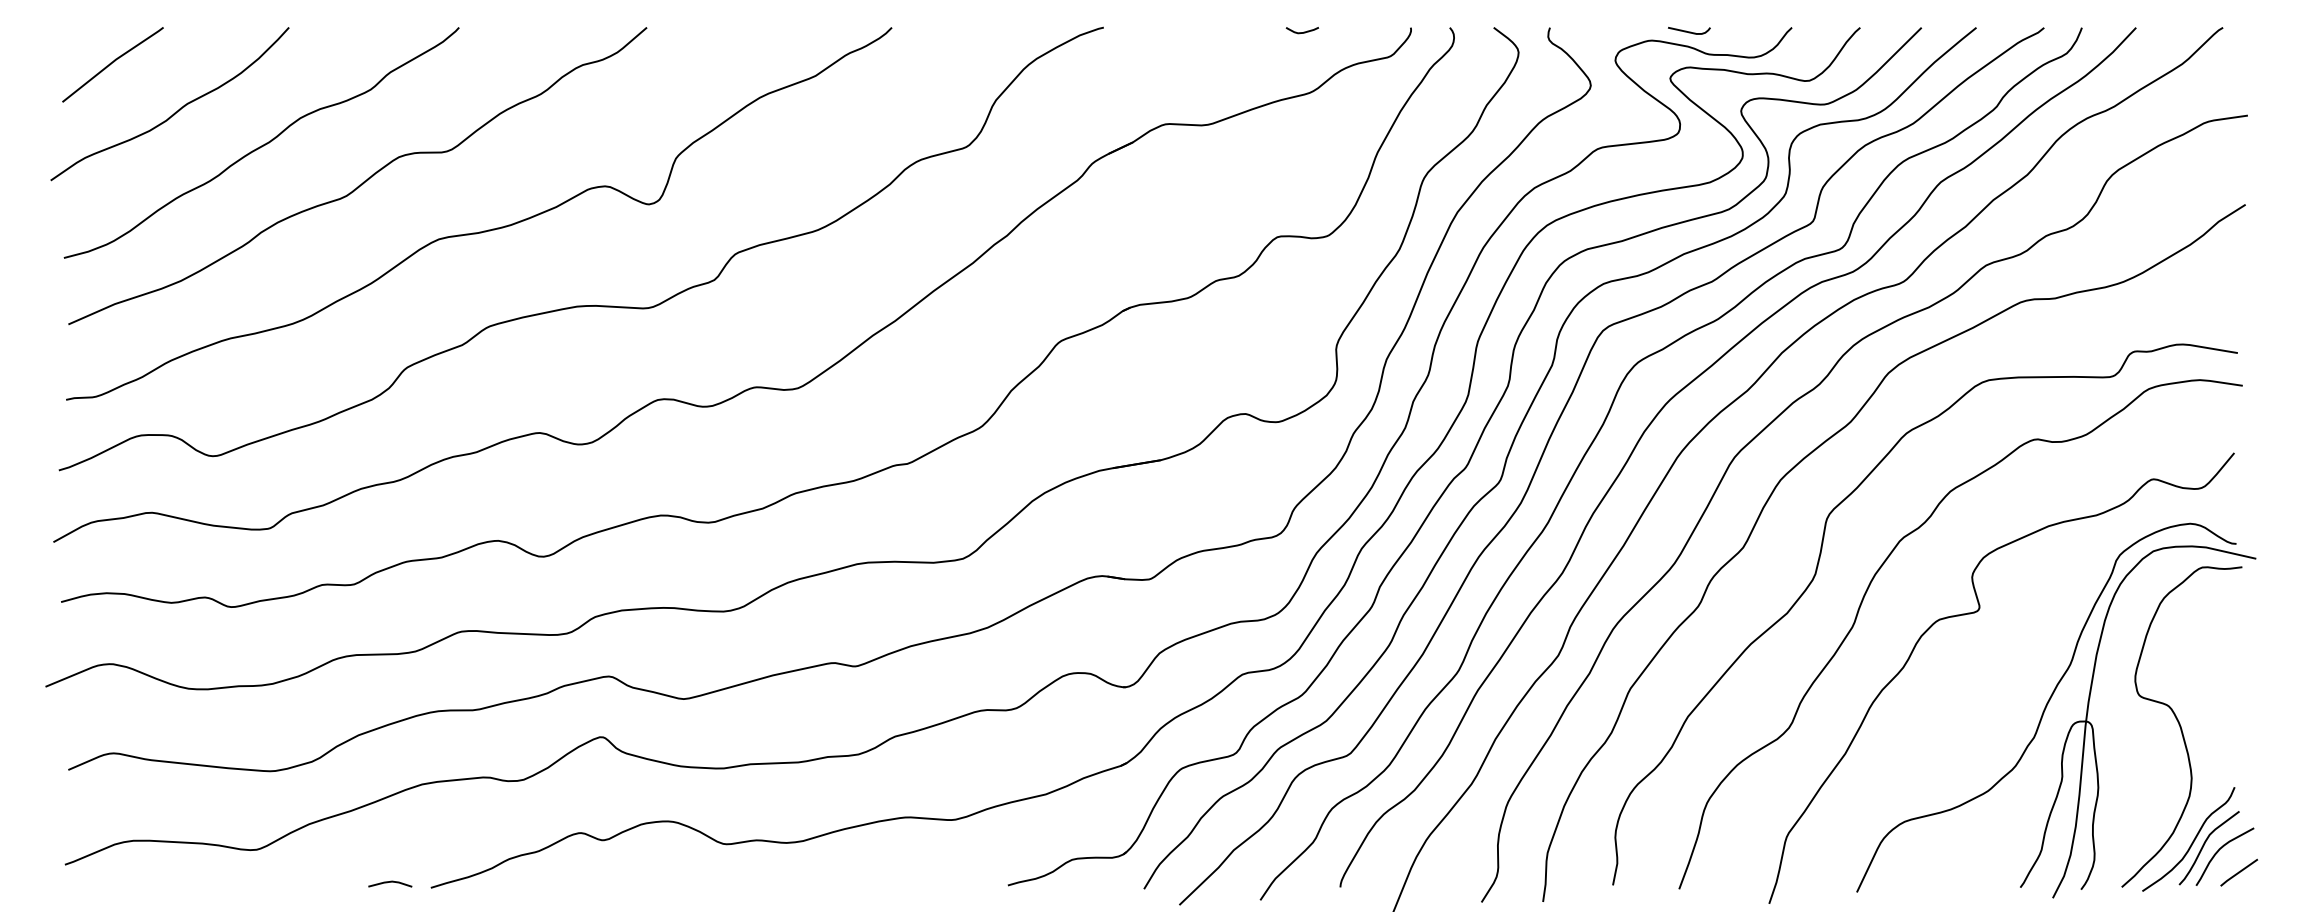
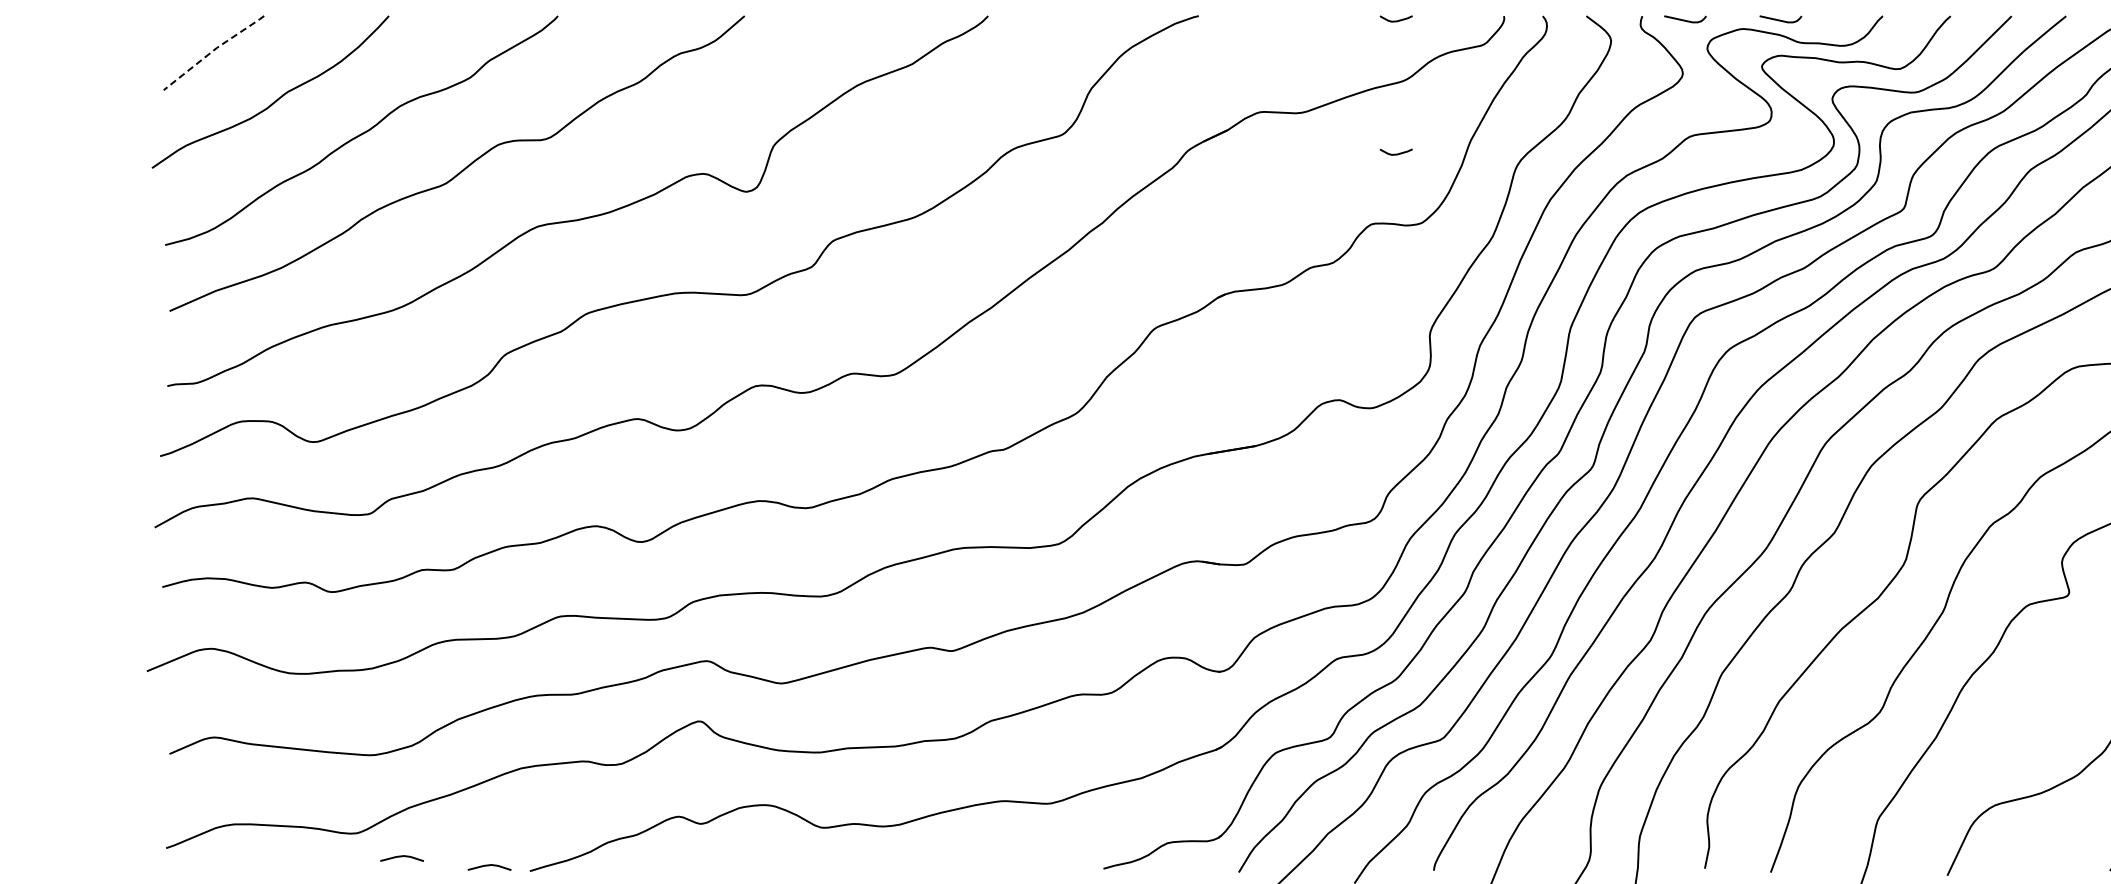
curve: (1593, 31) -> (1685, 19), added
line: (113, 61) -> (214, 49), solid -> dashed
curve: (1301, 166) -> (1395, 154), added
line: (302, 873) -> (402, 856), added

